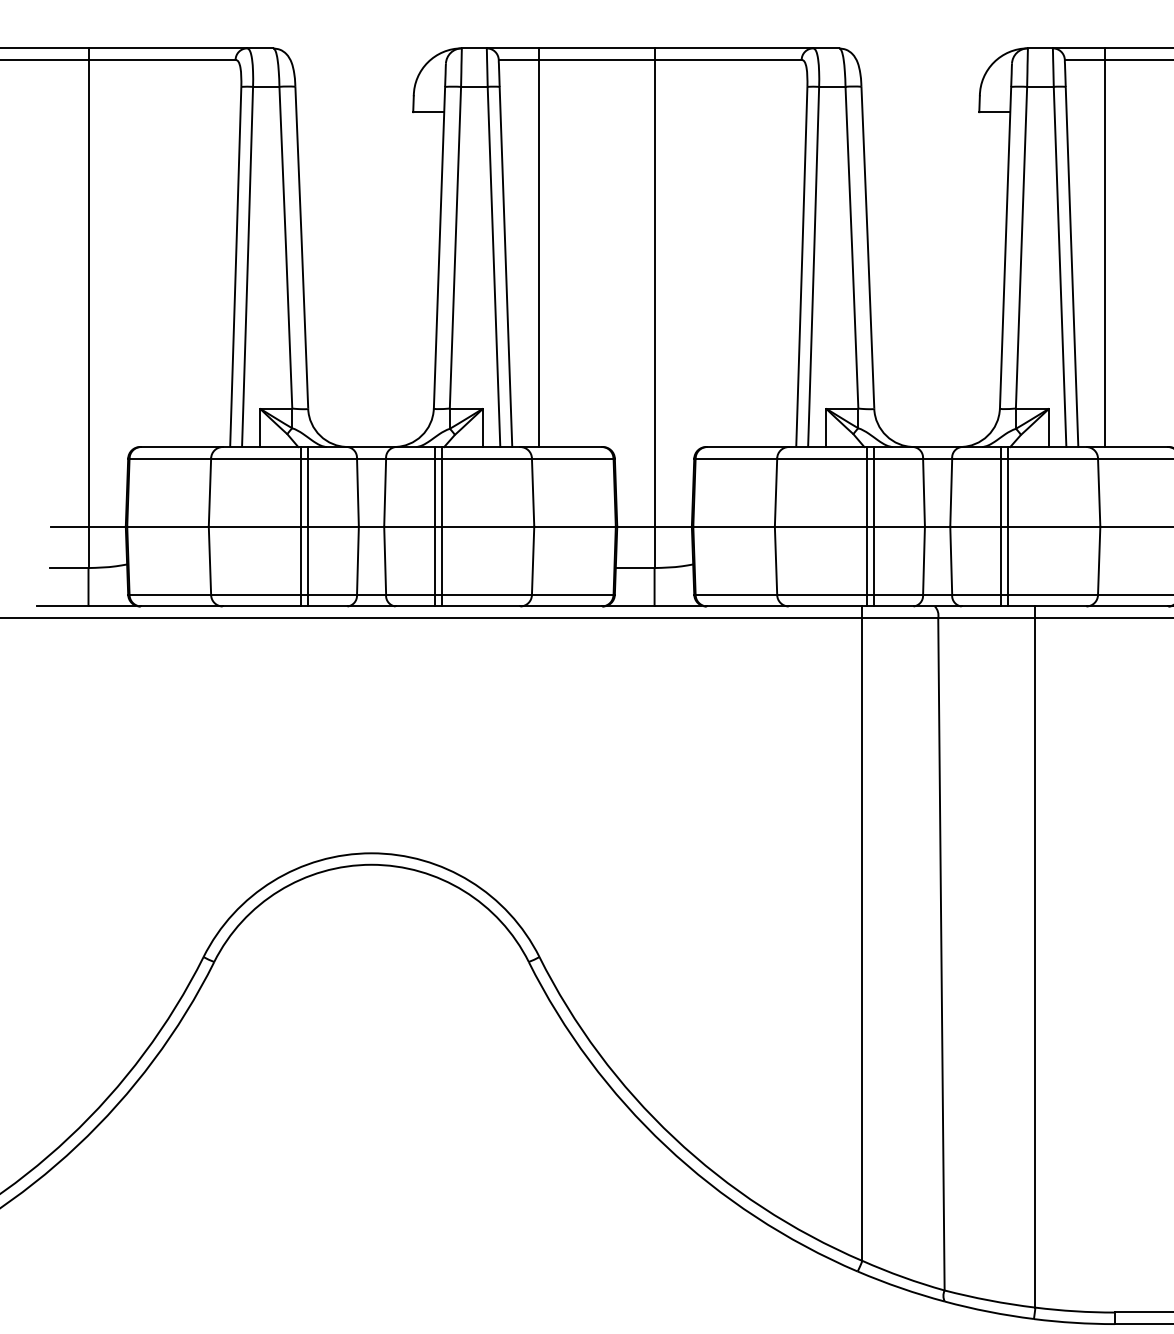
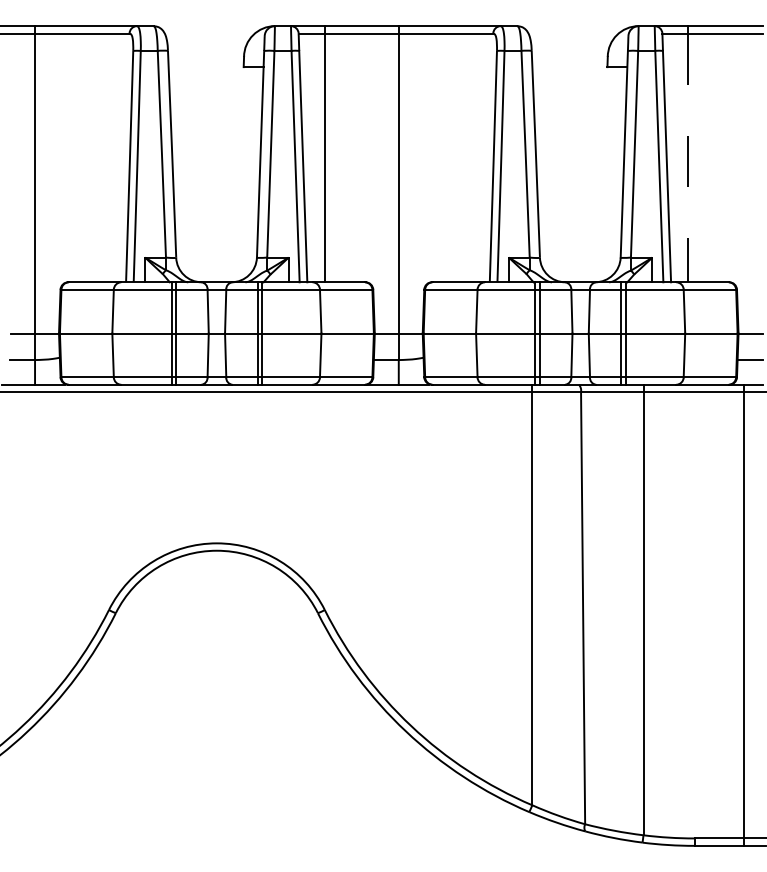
line: (1105, 254) -> (688, 158), solid -> dashed

